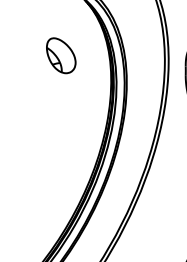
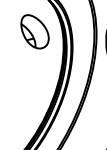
part: (60, 55) -> (34, 31), size x1.67

